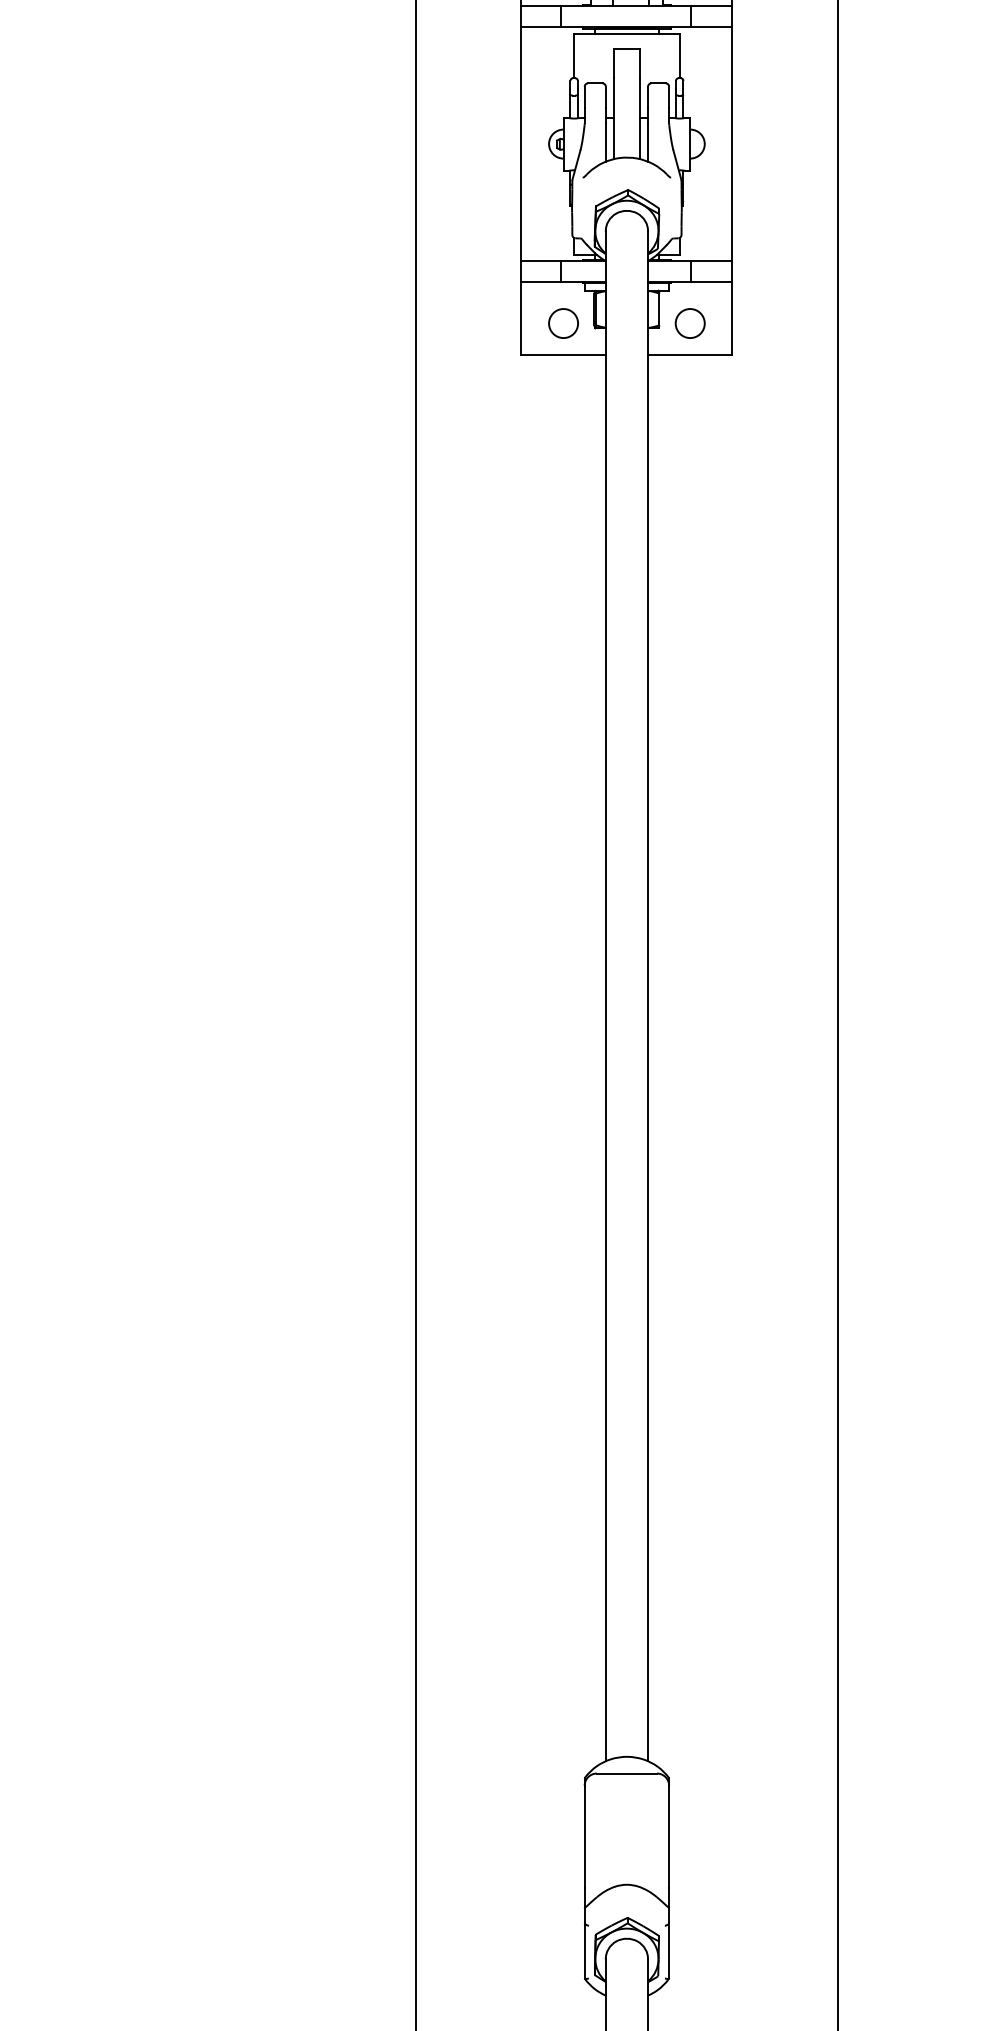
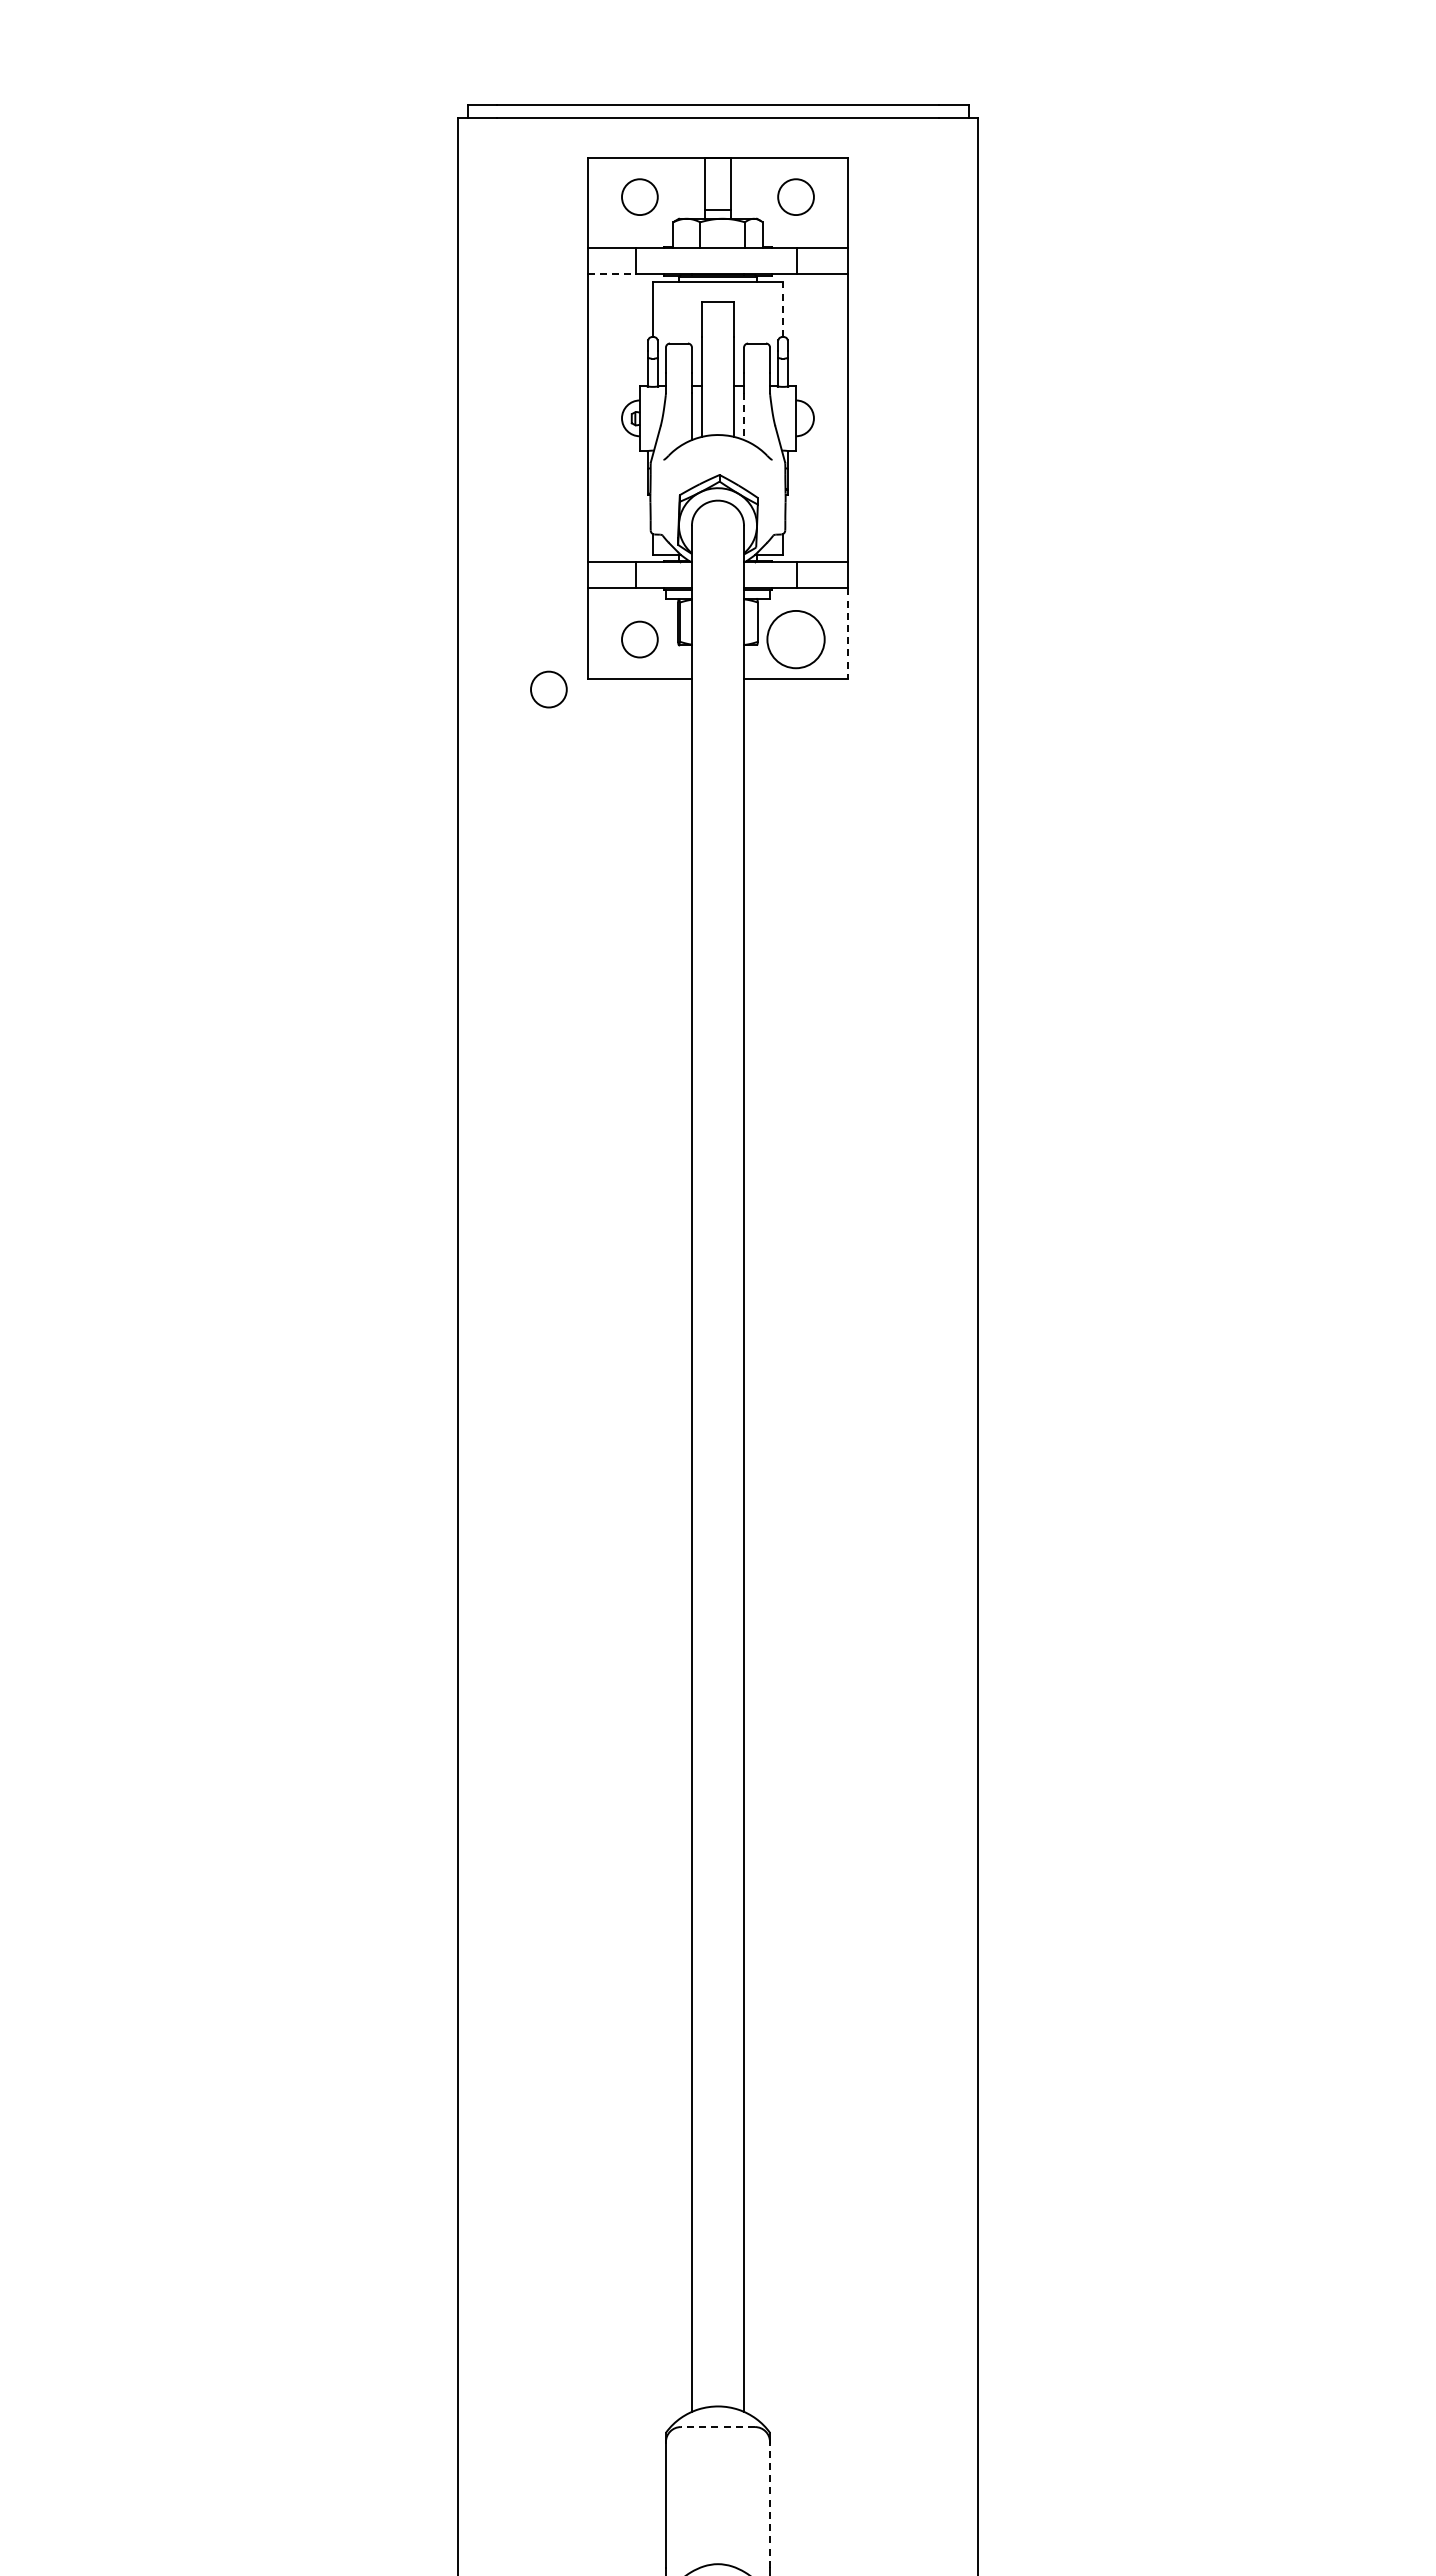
line: (541, 27) -> (612, 274), solid -> dashed
line: (680, 55) -> (783, 309), solid -> dashed
line: (648, 142) -> (744, 416), solid -> dashed
line: (732, 318) -> (848, 633), solid -> dashed
circle: (689, 323) -> (795, 639), size x1.6
circle: (489, 364) -> (548, 689), added
line: (626, 1773) -> (717, 2427), solid -> dashed
line: (669, 1836) -> (770, 2504), solid -> dashed

